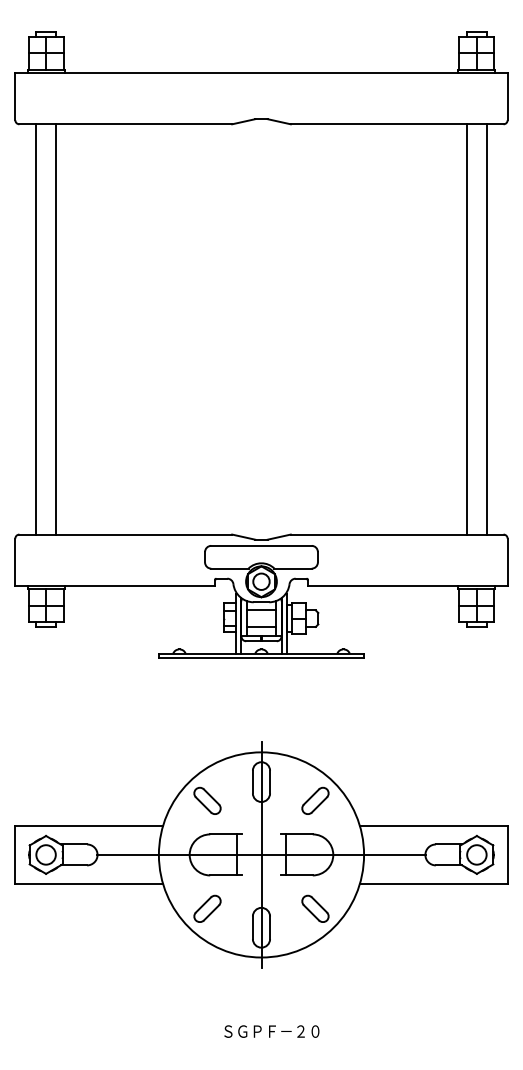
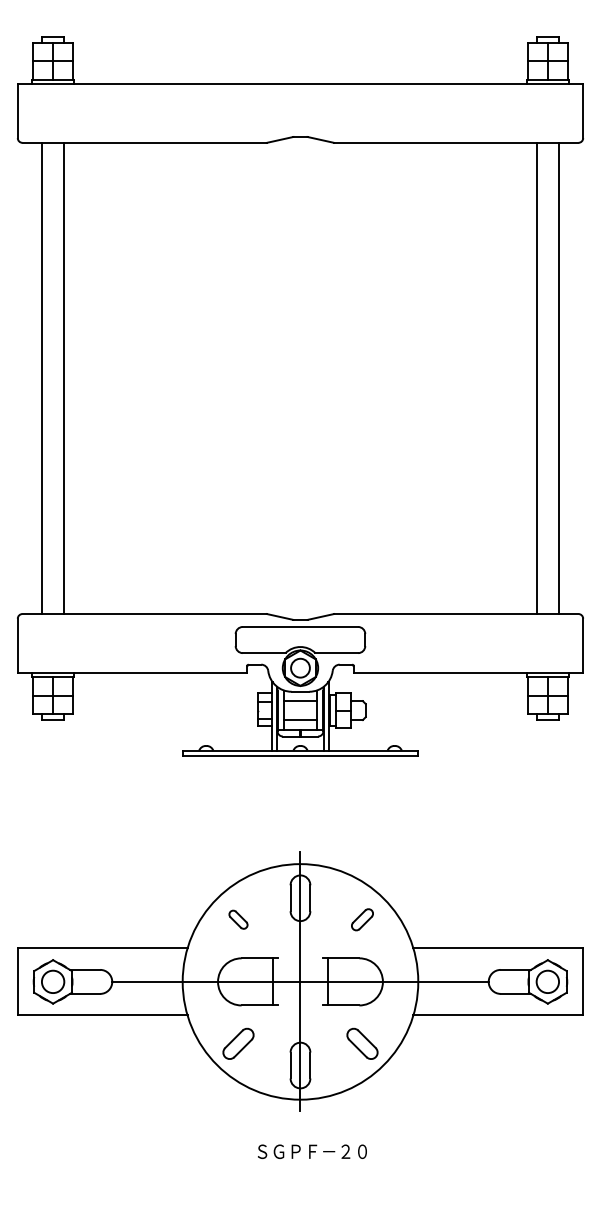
part: (207, 800) -> (238, 919), size x0.6
part: (315, 800) -> (362, 919), size x0.7
text: (271, 1031) -> (312, 1151), moved

